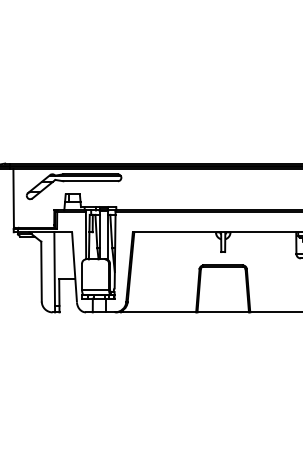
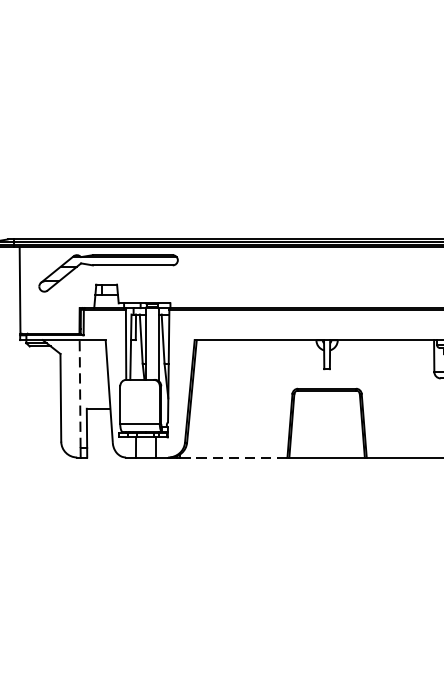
line: (54, 269) -> (79, 394), solid -> dashed
line: (159, 312) -> (233, 457), solid -> dashed

